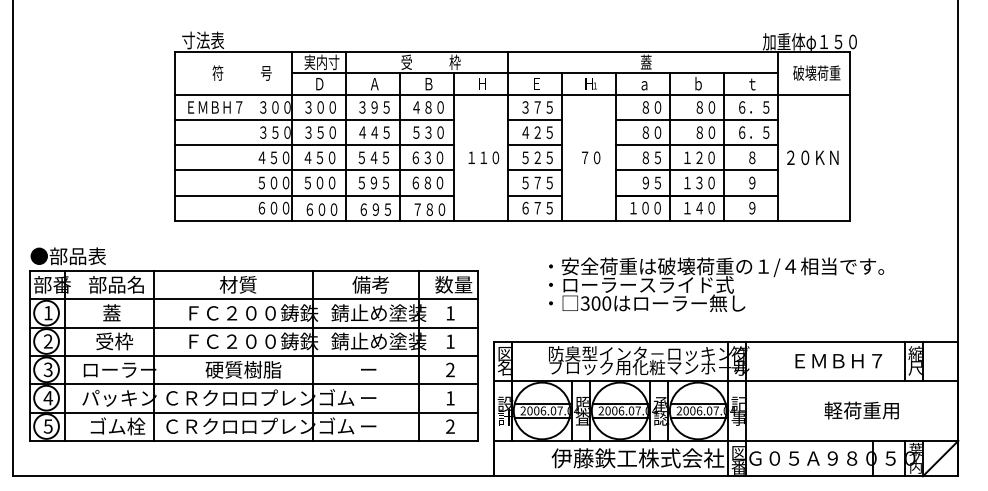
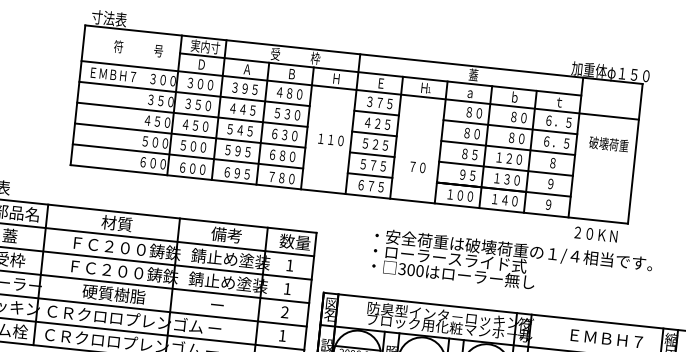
text: (816, 72) -> (608, 143), moved
text: (591, 157) -> (418, 167), moved
text: (812, 157) -> (595, 234), moved

